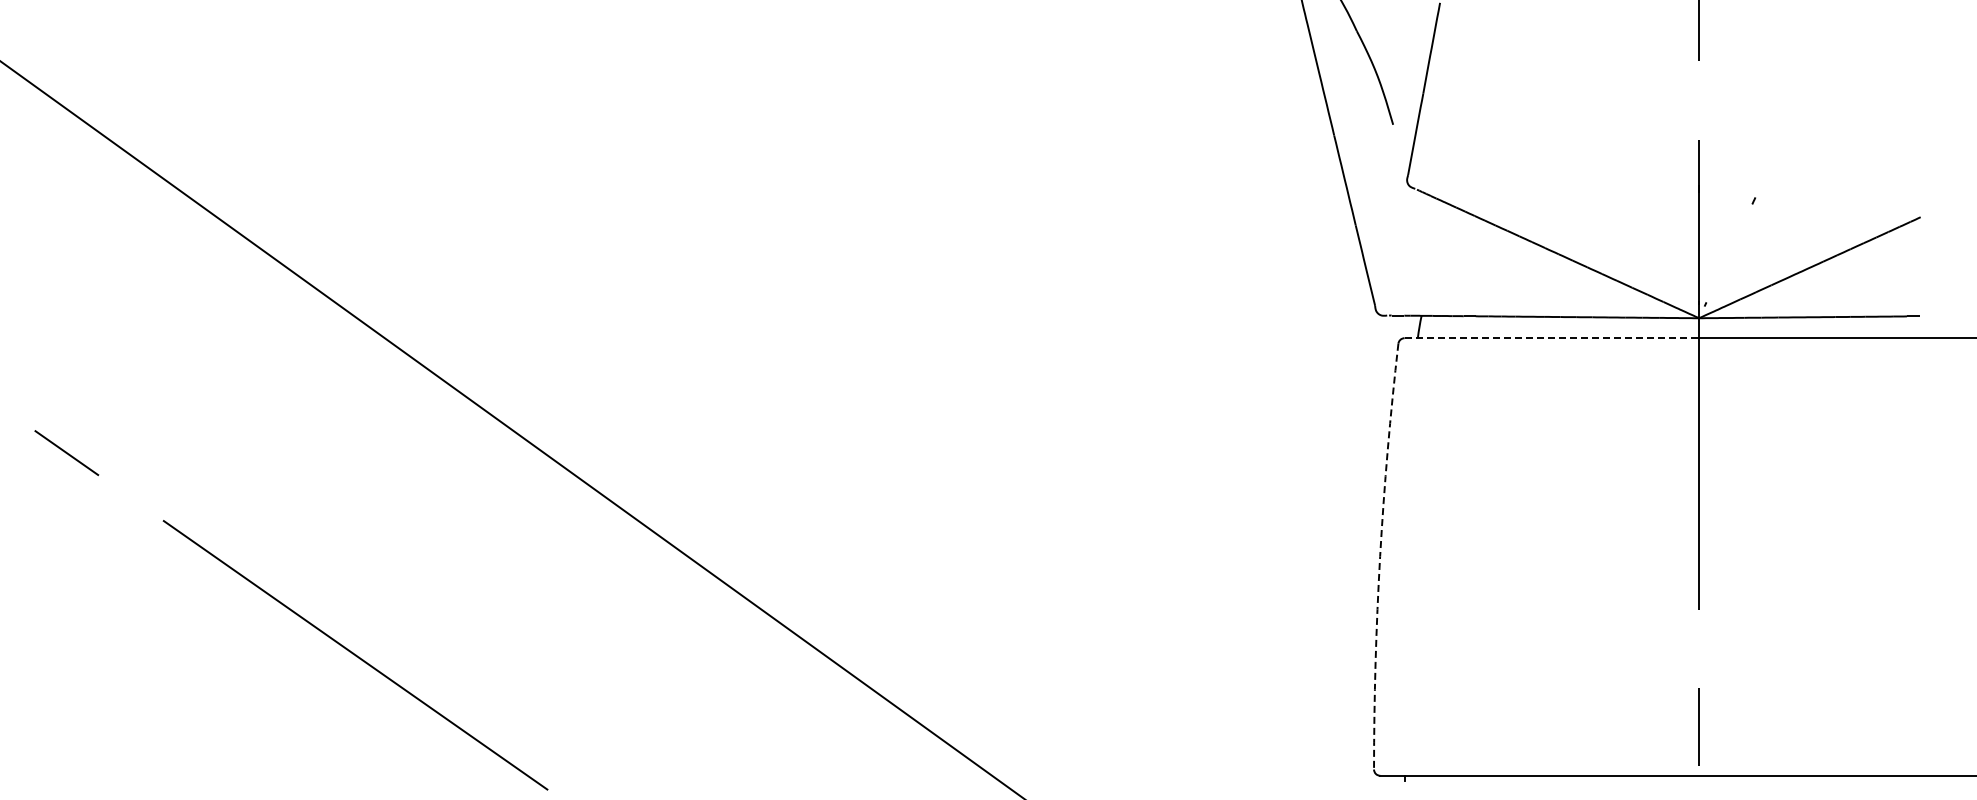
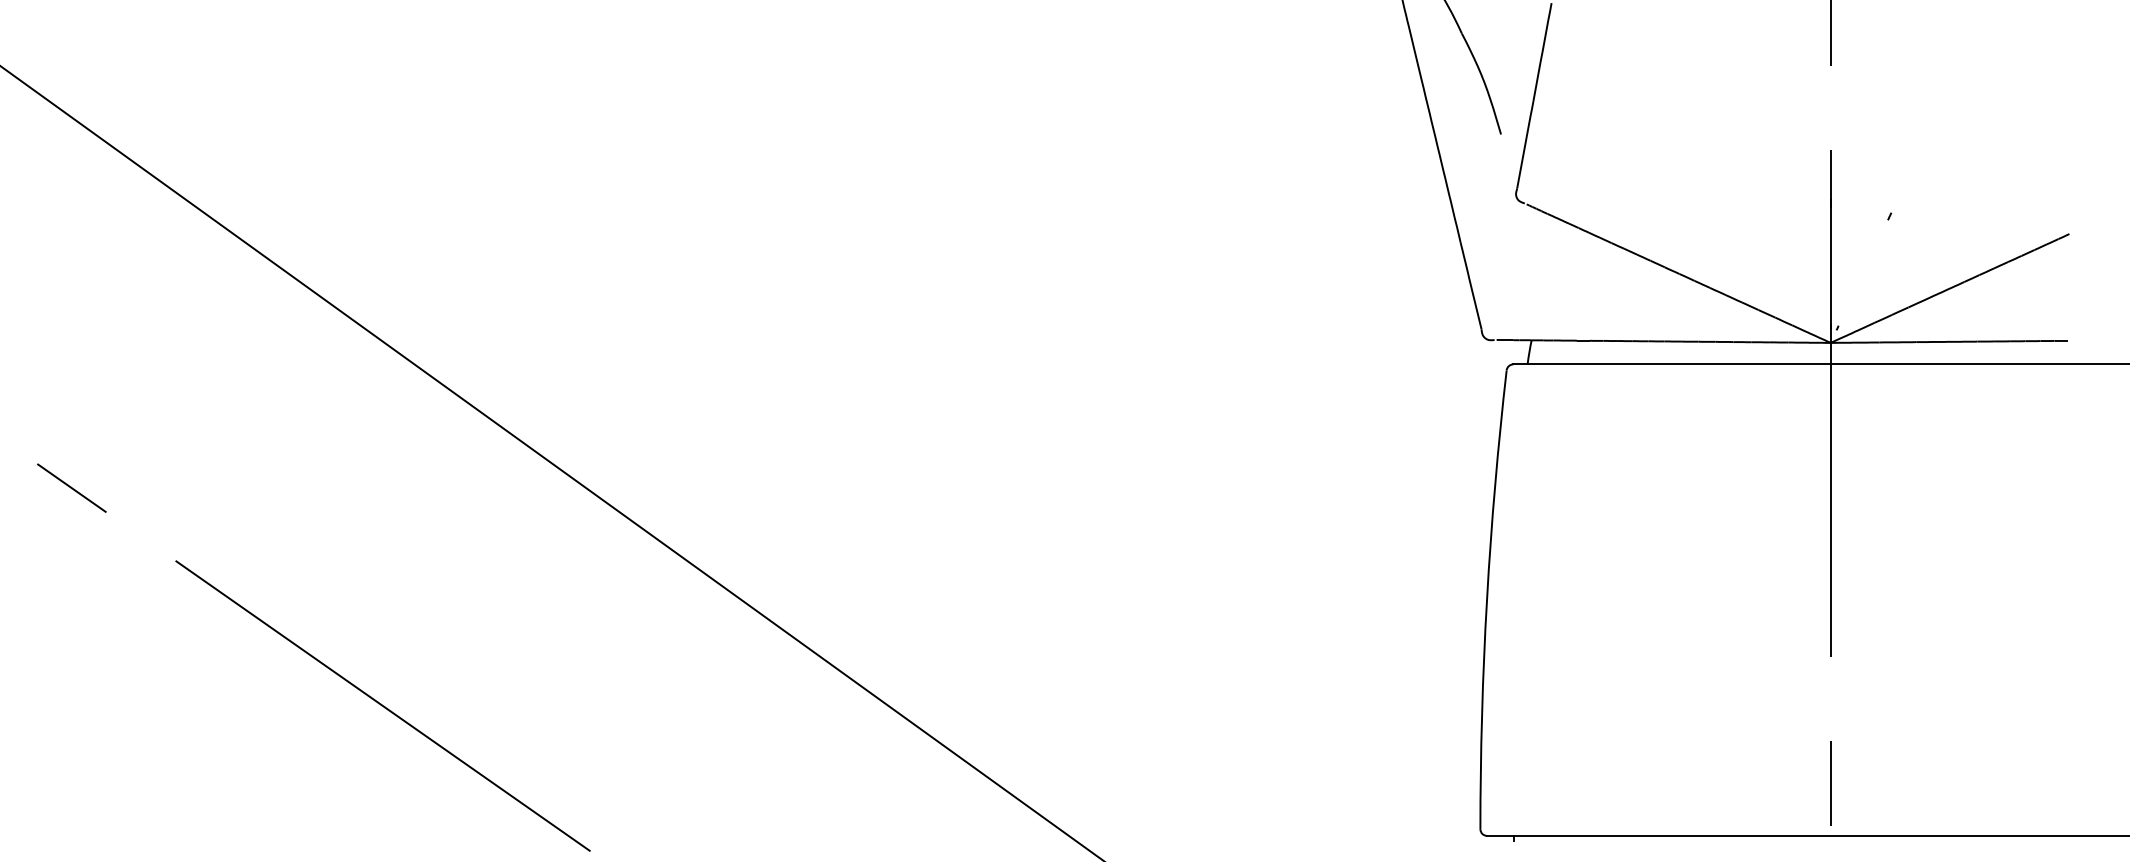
line: (1552, 338) -> (1672, 364), dashed -> solid
arc: (1380, 556) -> (1487, 599), dashed -> solid

